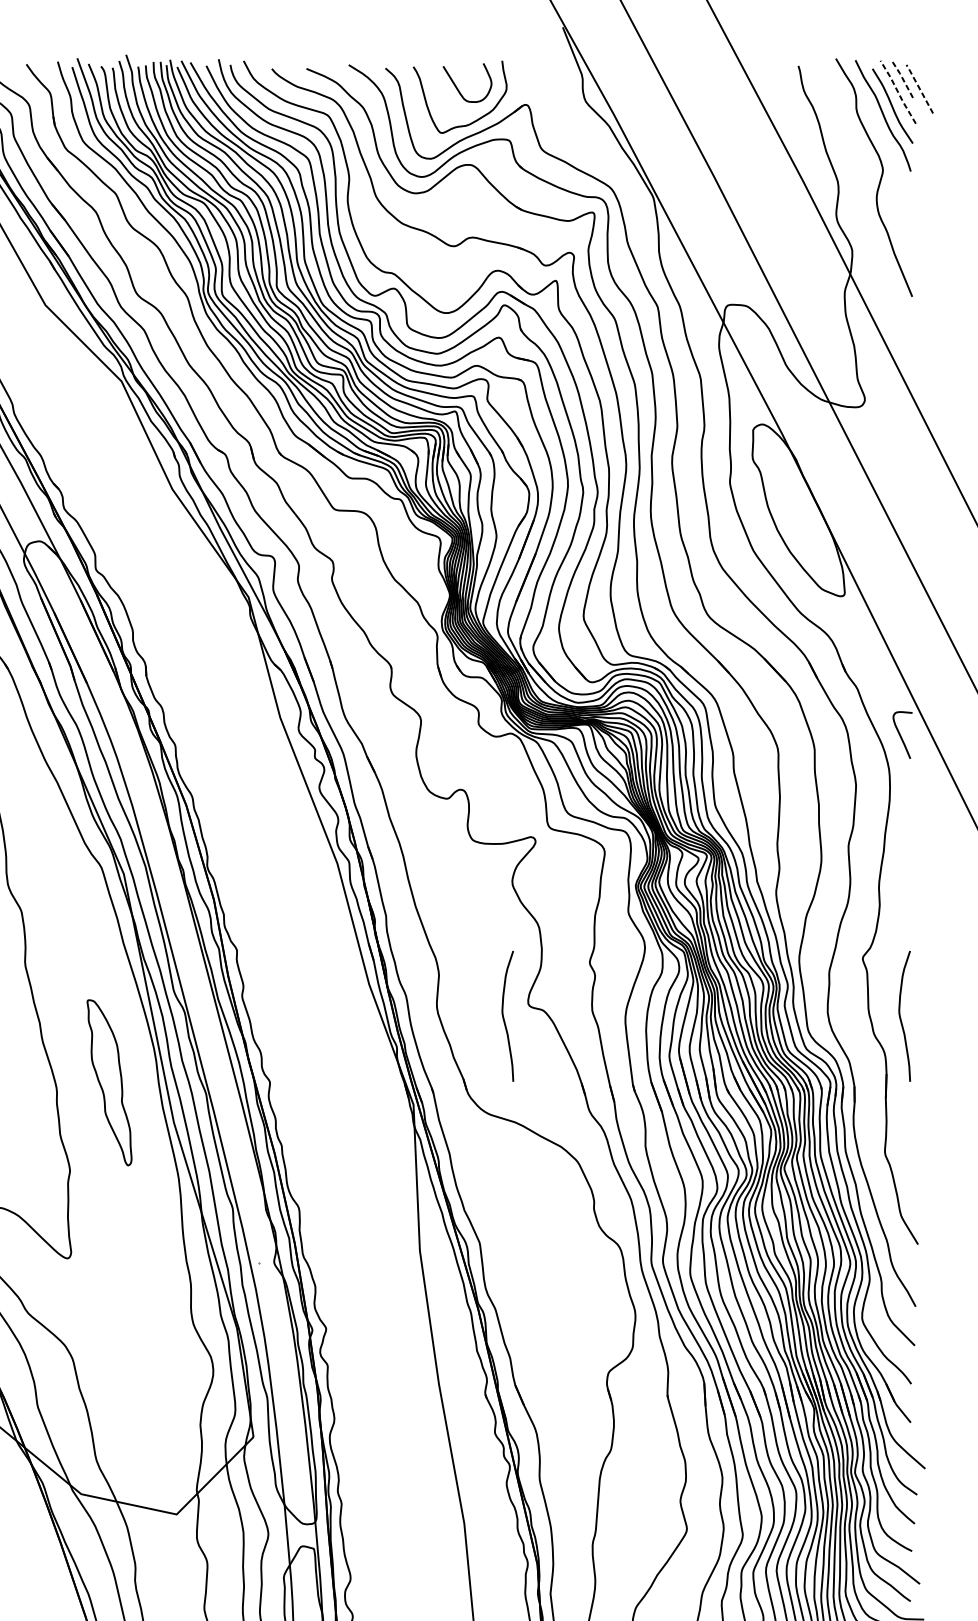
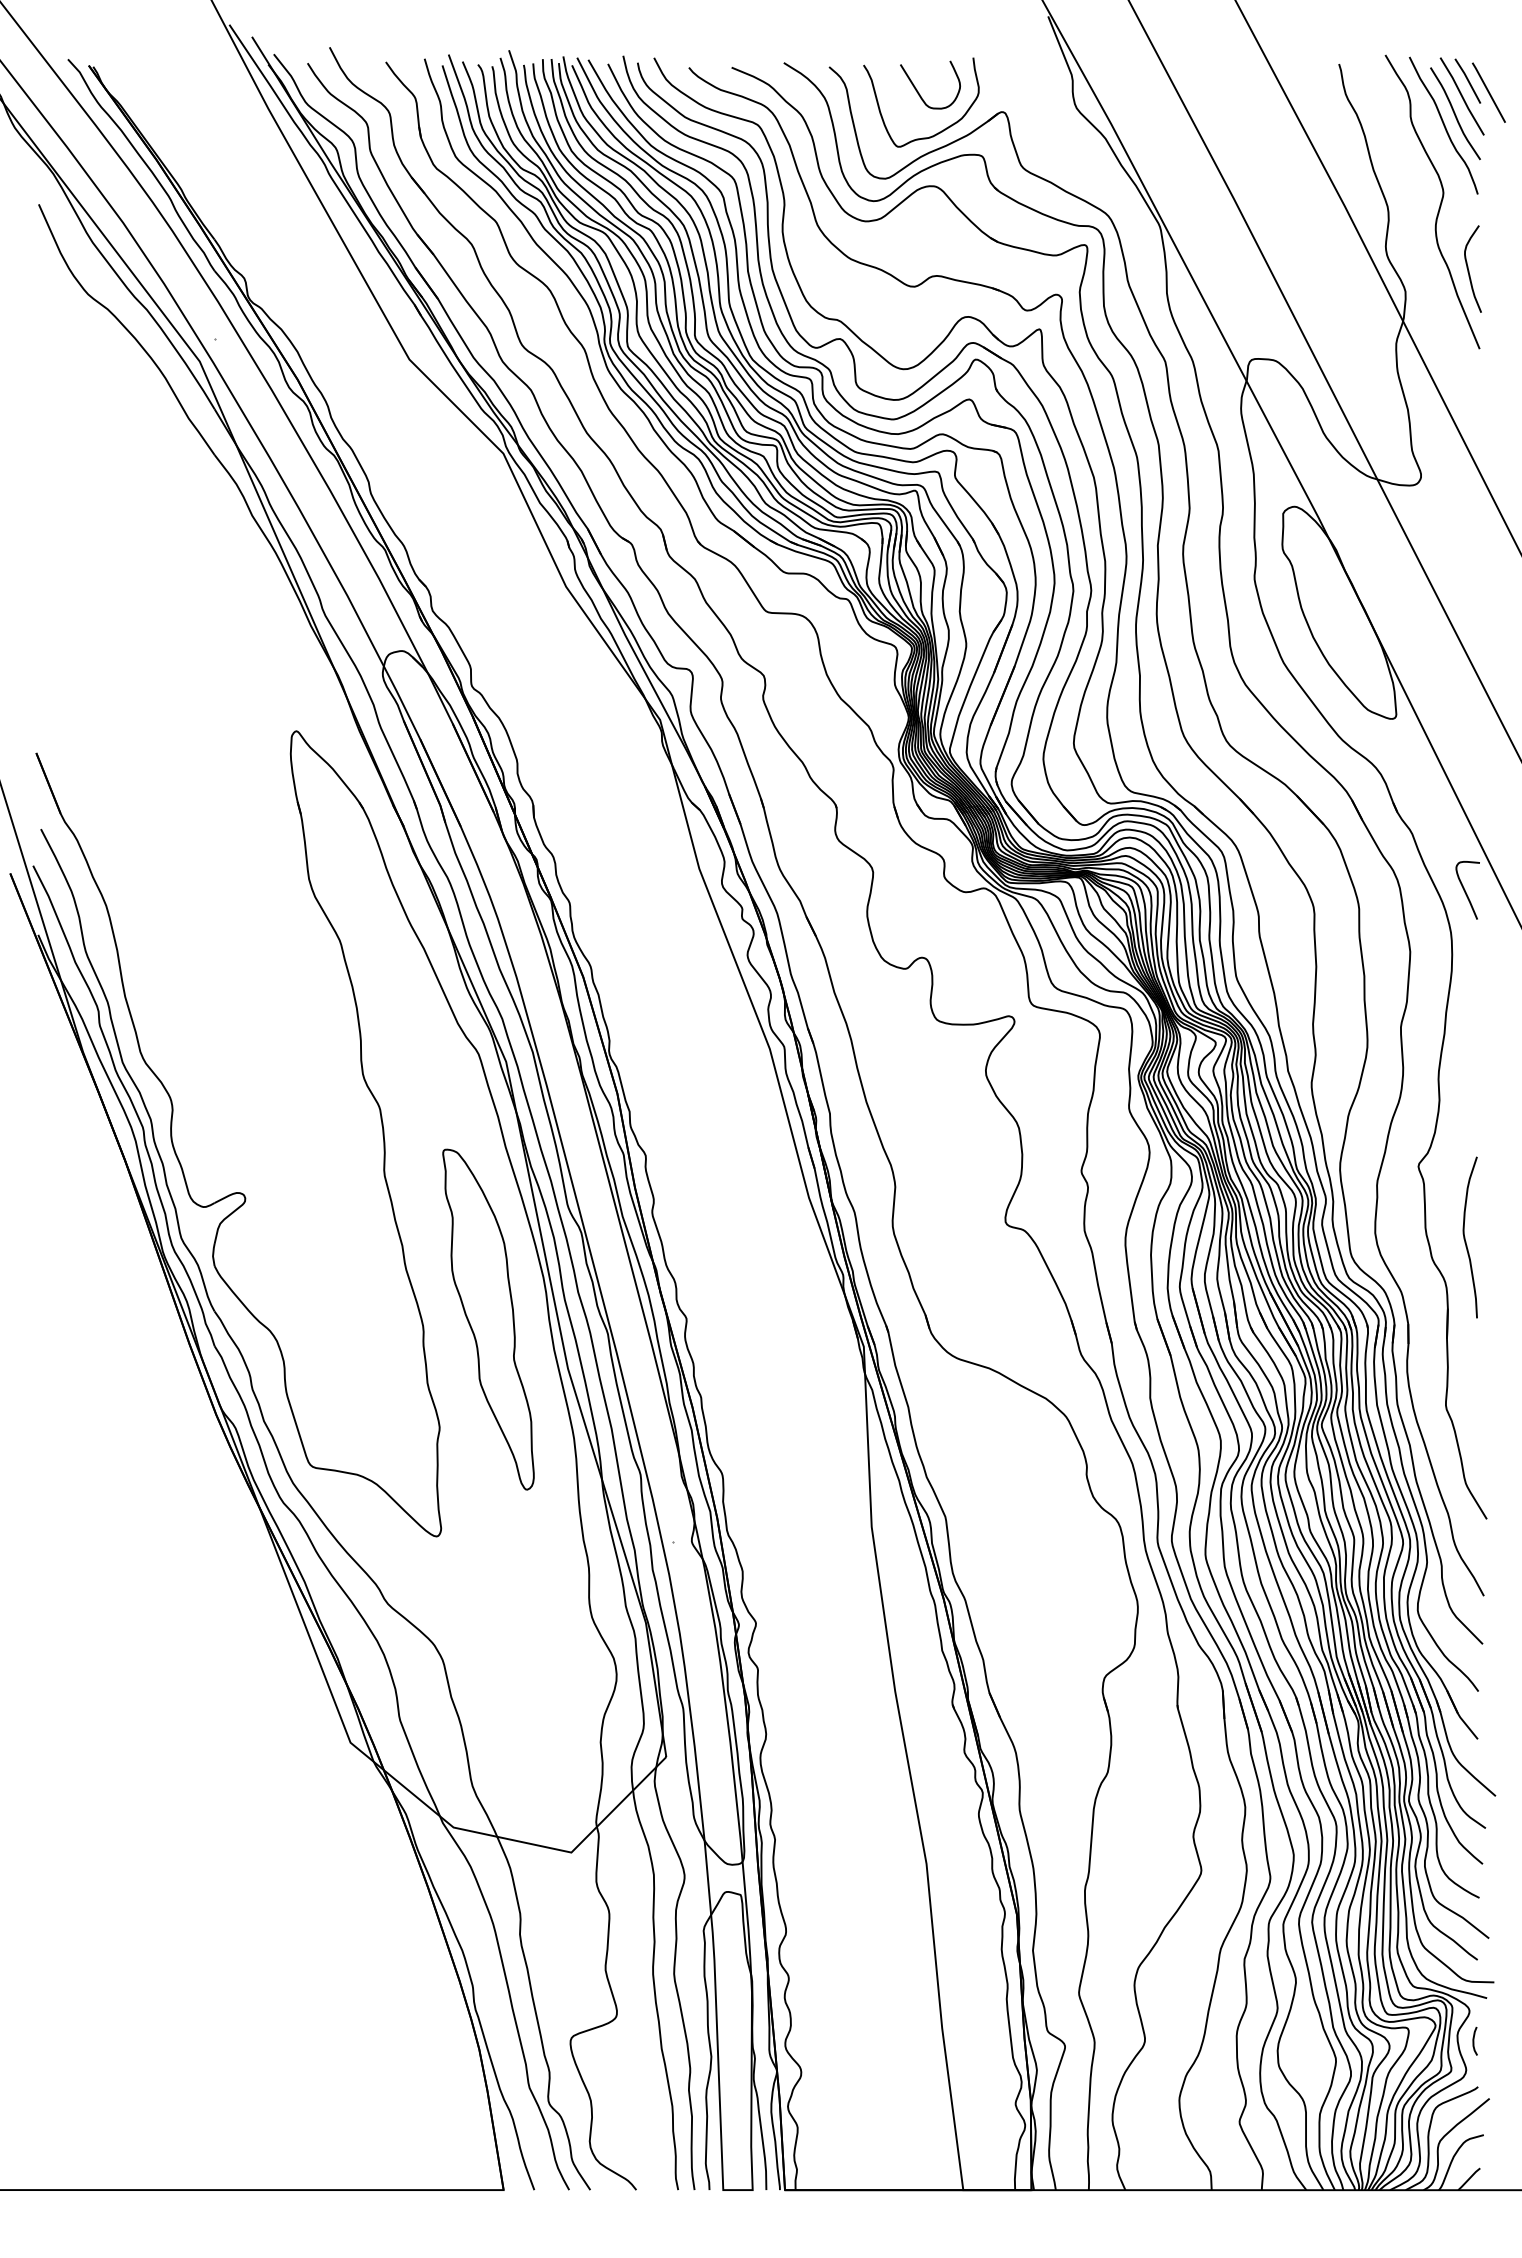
line: (903, 79) -> (1468, 80), dashed -> solid
line: (919, 88) -> (1488, 91), dashed -> solid
line: (898, 92) -> (1462, 96), dashed -> solid
curve: (904, 233) -> (1469, 270), added
curve: (503, 1016) -> (975, 1237), removed
part: (109, 1082) -> (488, 1319), size x1.67

